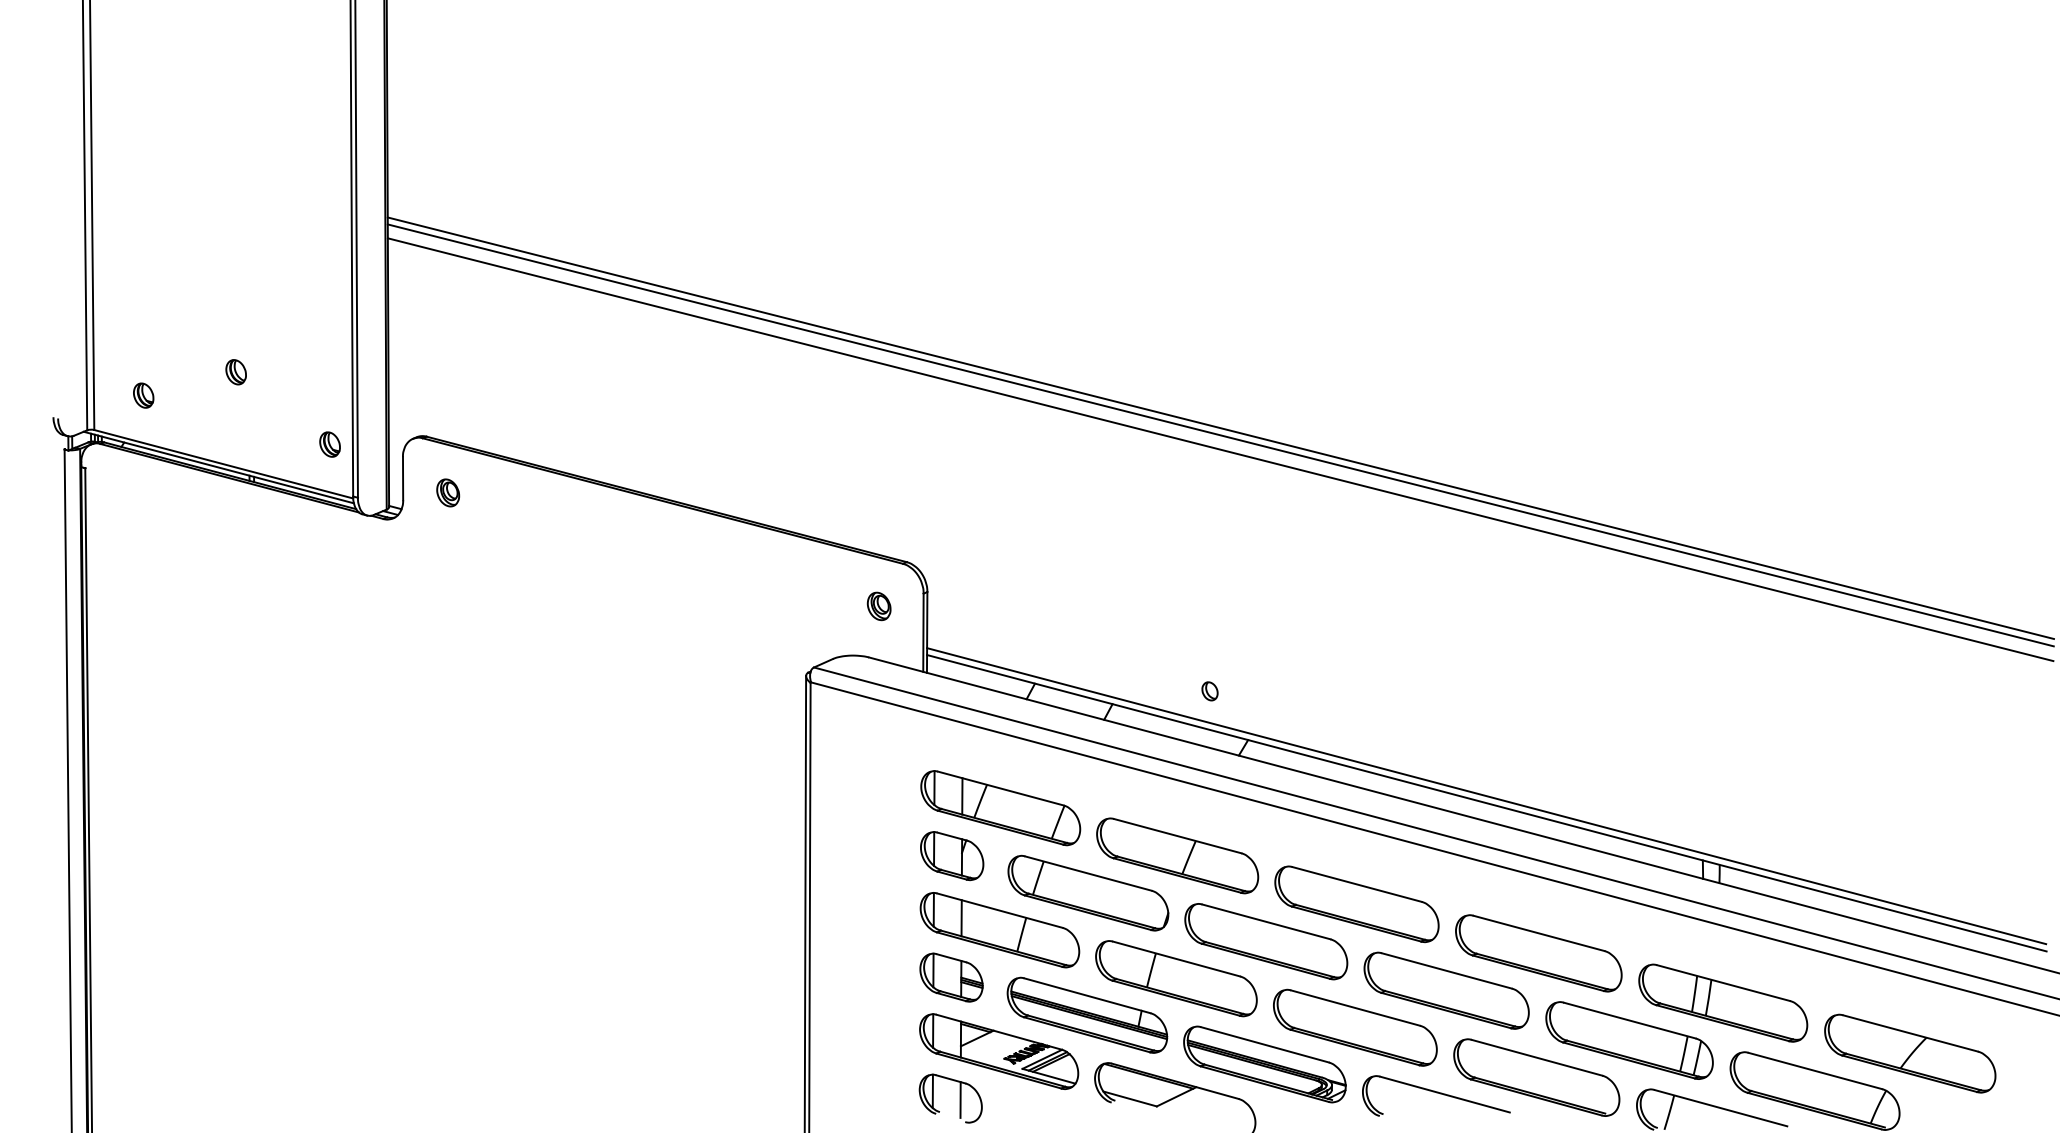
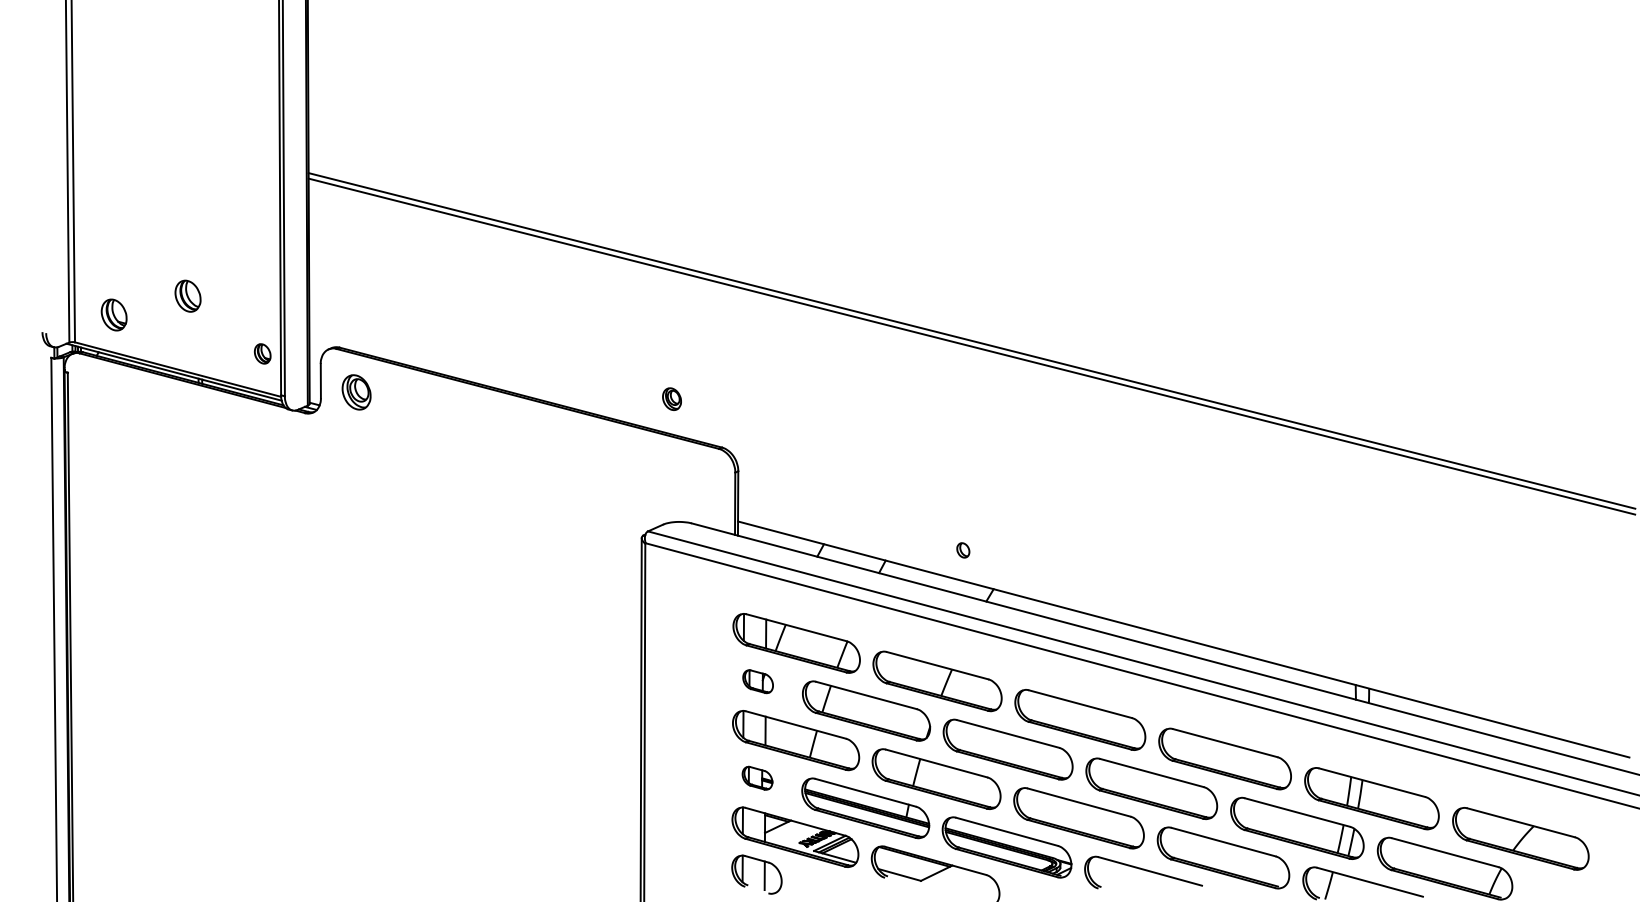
part: (235, 372) -> (187, 296), size x1.6
part: (143, 395) -> (114, 314), size x1.6
line: (1220, 449) -> (971, 357), removed
part: (448, 492) -> (357, 392), size x1.6
part: (878, 606) -> (671, 399), moved
line: (1486, 796) -> (1183, 634), removed
part: (952, 856) -> (758, 681), size x0.6
part: (951, 977) -> (757, 778), size x0.6

